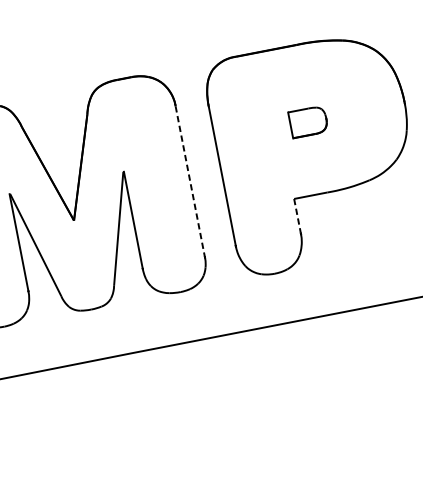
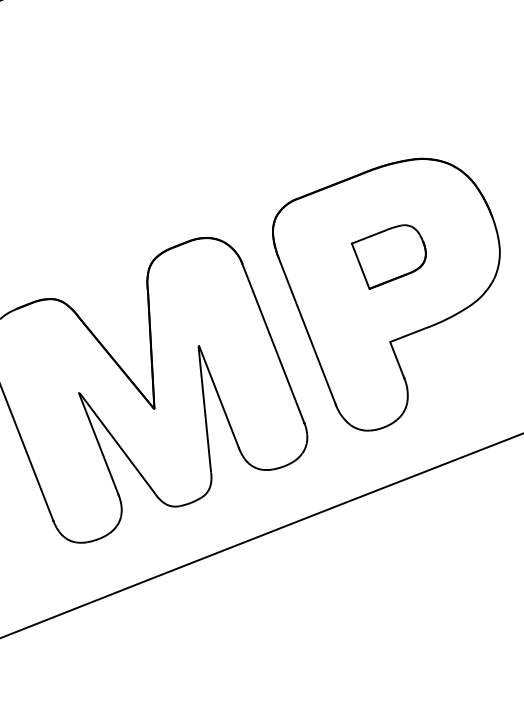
part: (306, 122) -> (388, 256), size x1.67
line: (190, 181) -> (273, 343), dashed -> solid
line: (297, 215) -> (397, 359), dashed -> solid

